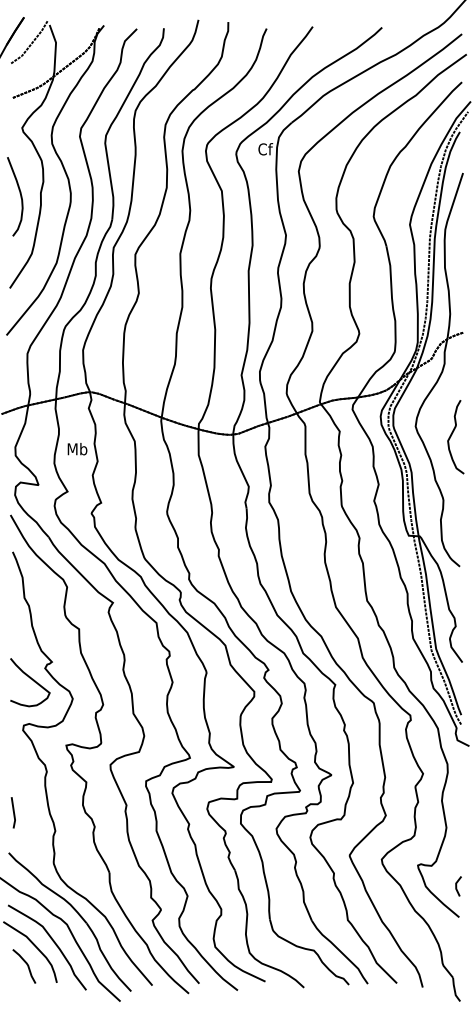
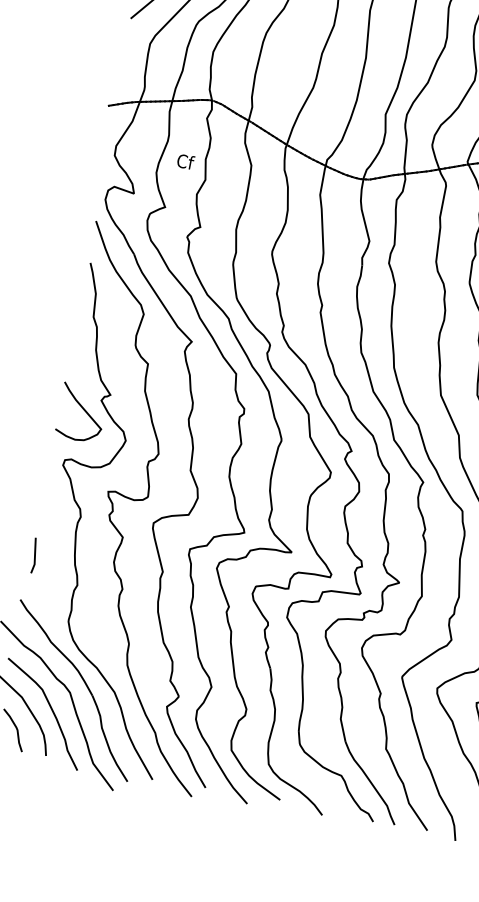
text: (77, 448) -> (185, 161), Mb -> Cf

